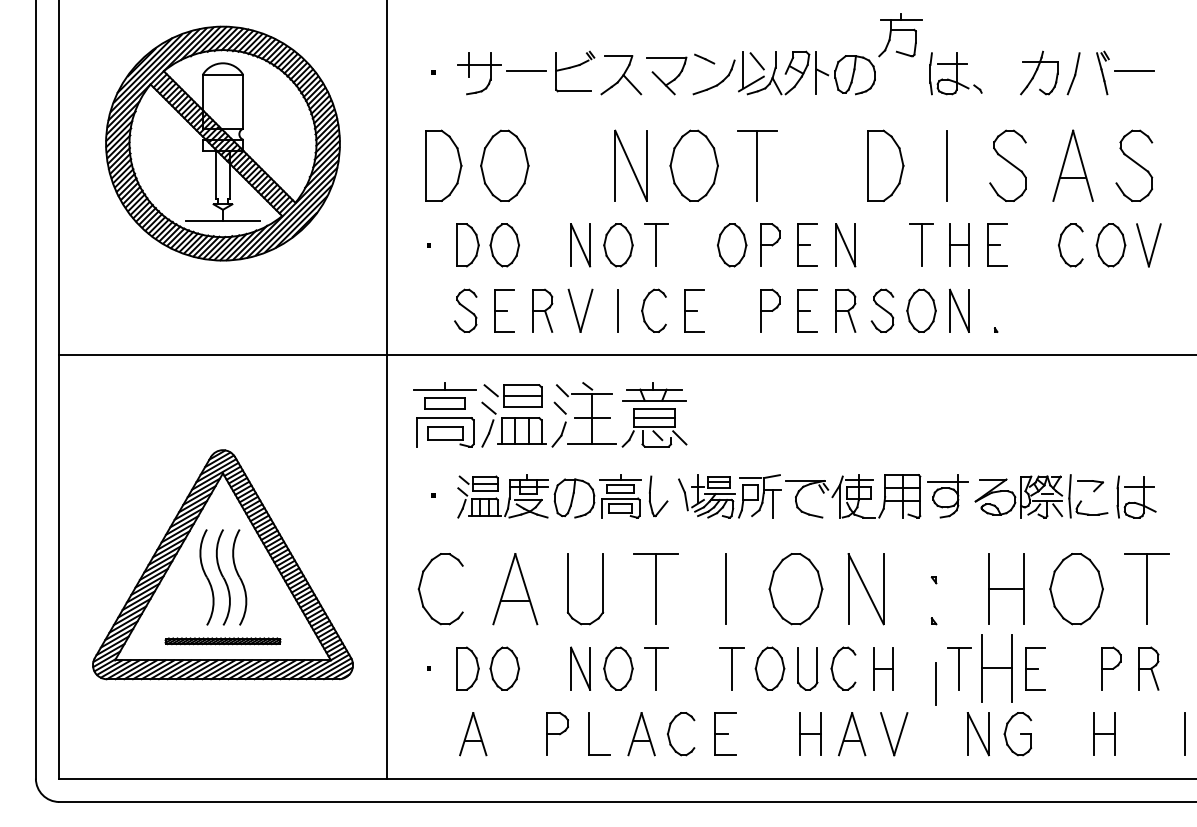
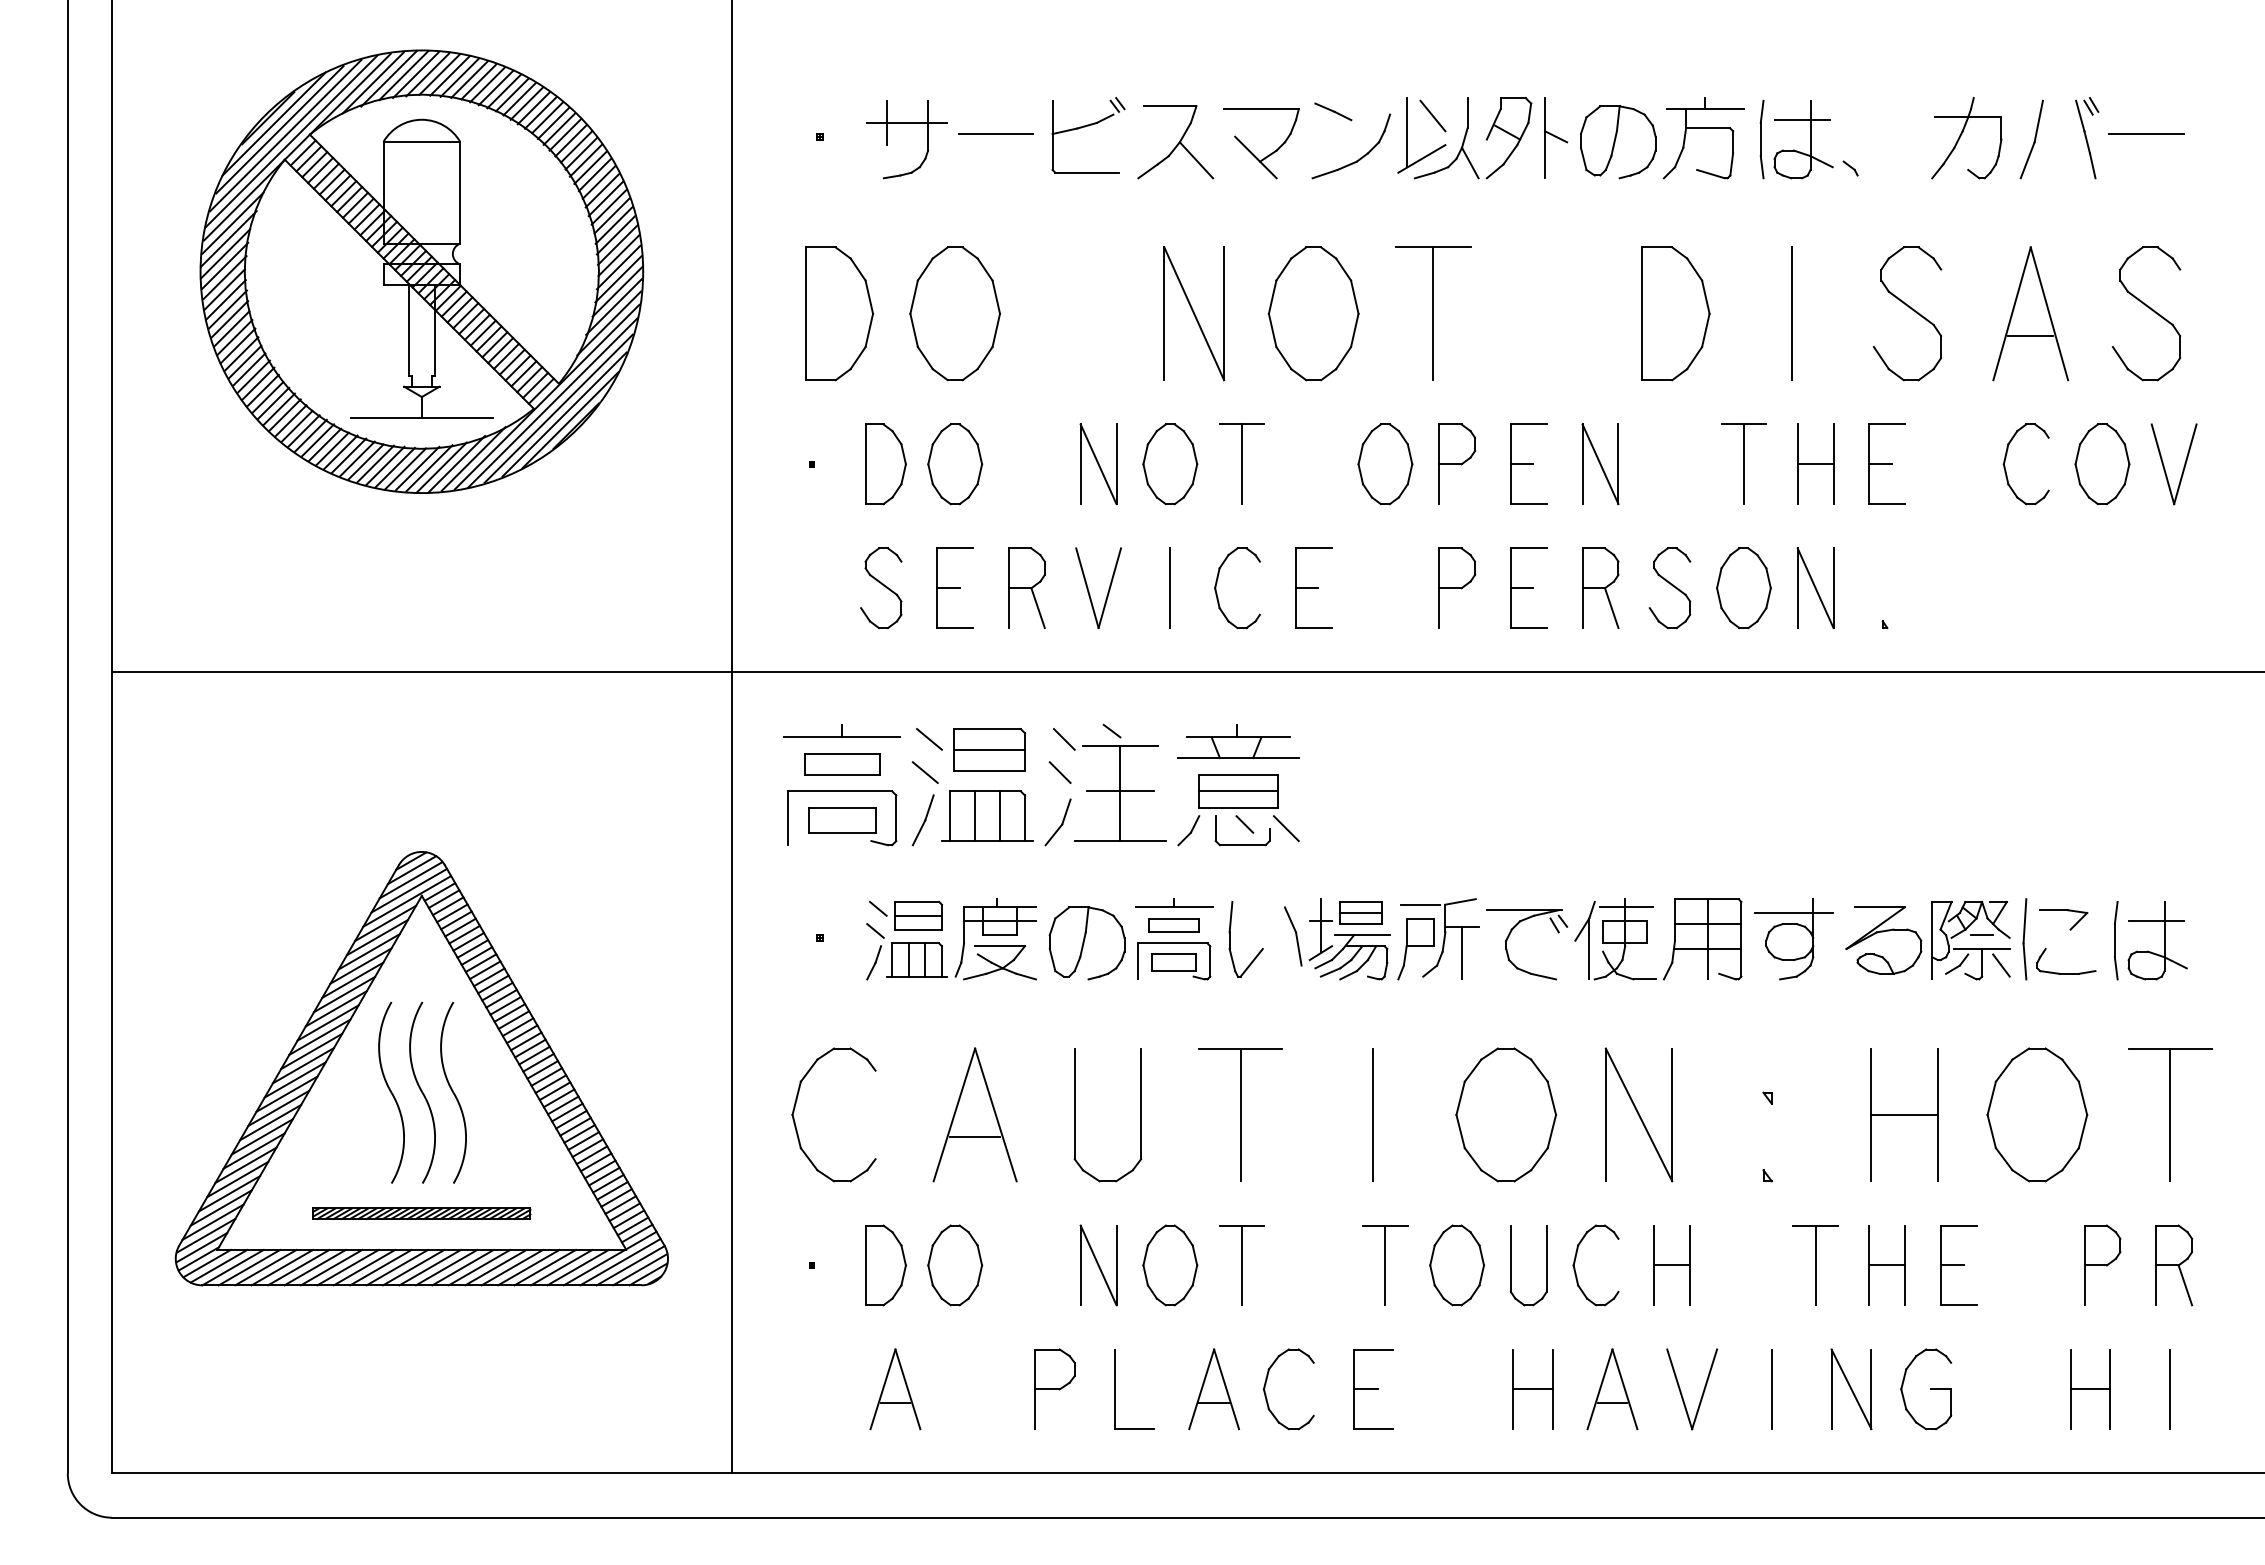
part: (900, 35) -> (1704, 139), moved
part: (997, 668) -> (1887, 1265), size x0.62
line: (935, 683) -> (1770, 1388), moved
line: (1184, 733) -> (2169, 1388), moved

